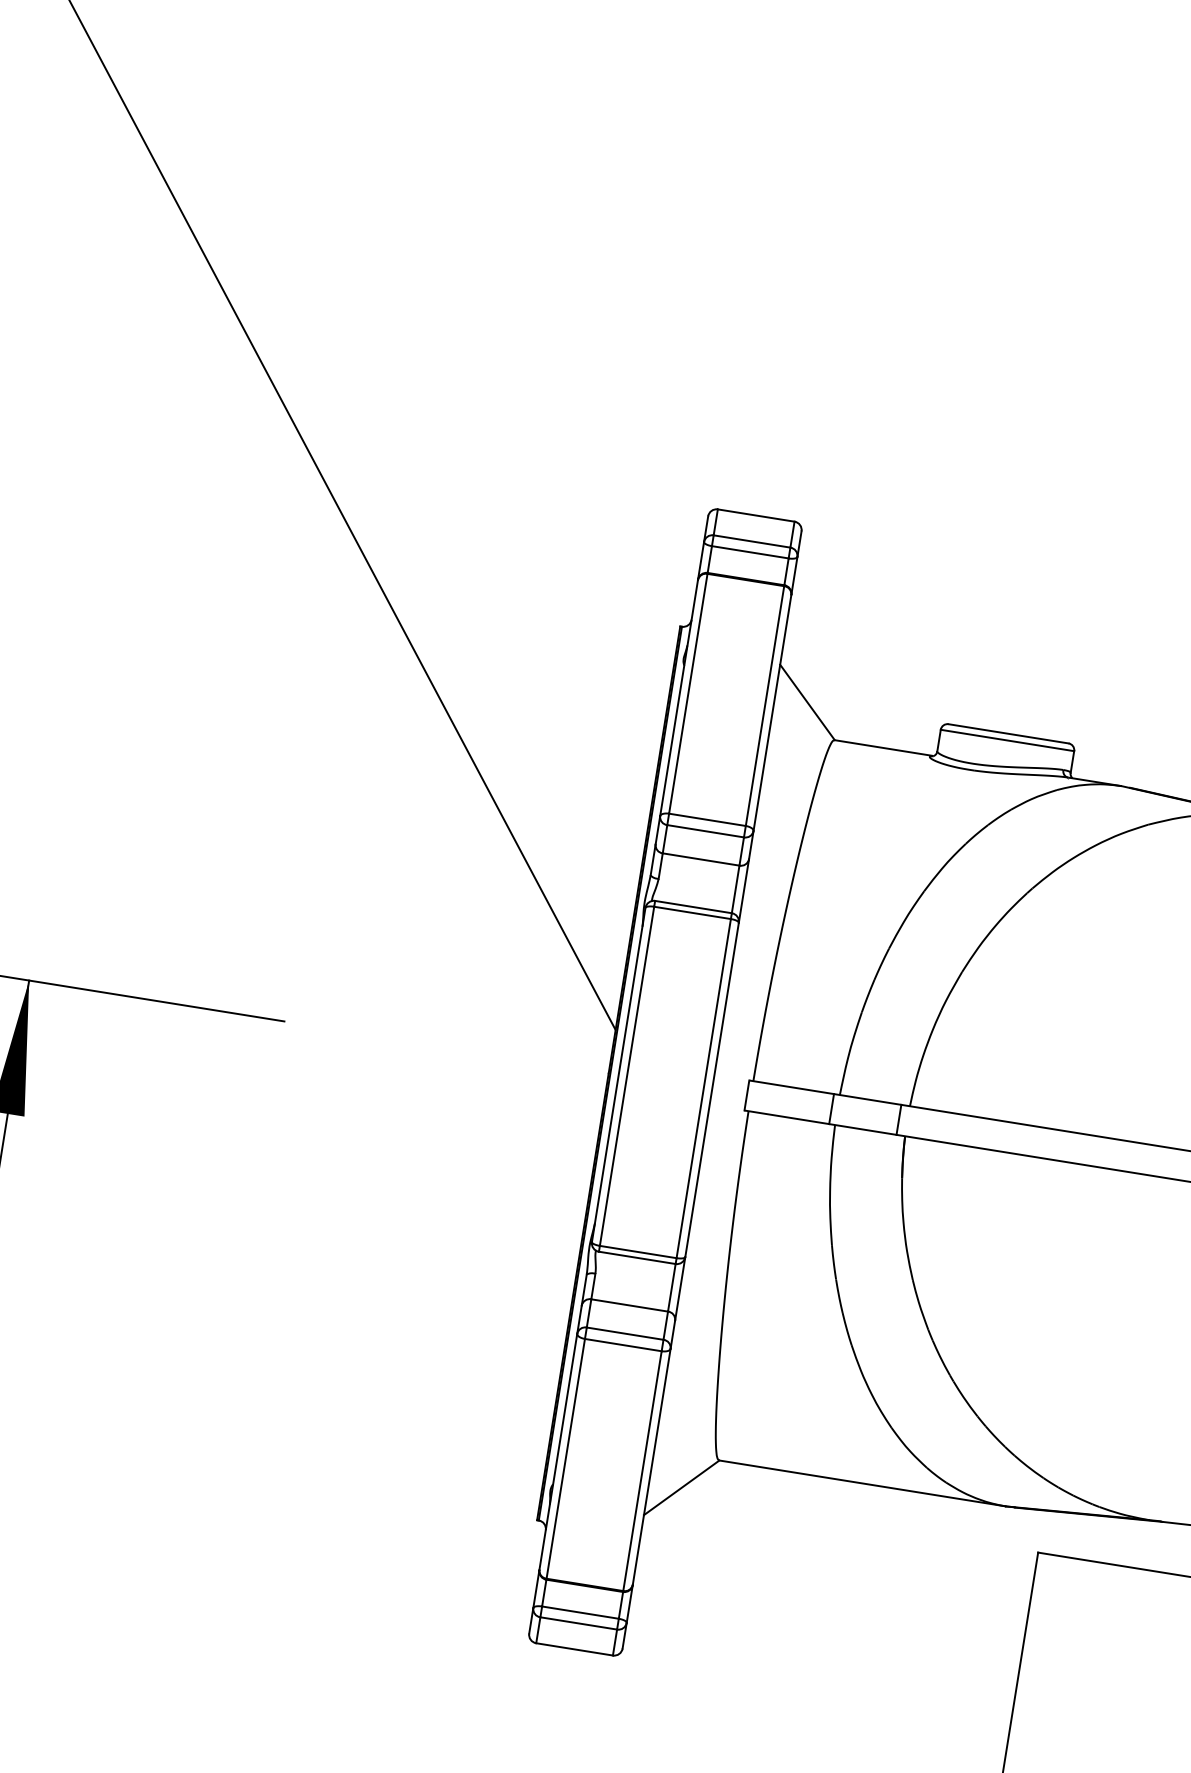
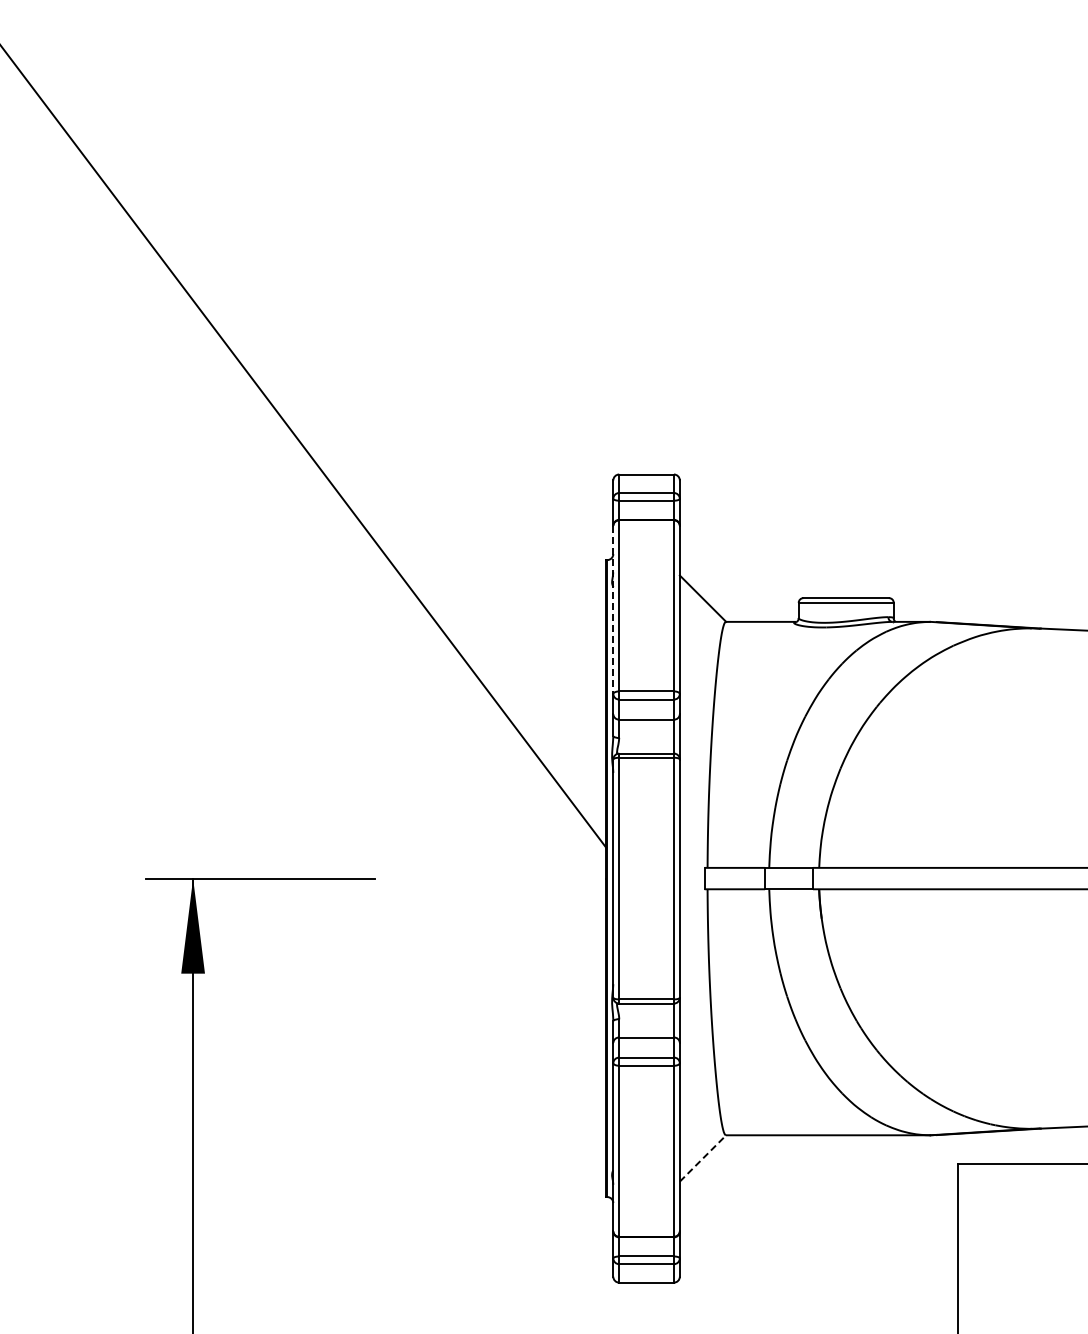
line: (679, 698) -> (613, 610), solid -> dashed
line: (682, 1487) -> (703, 1158), solid -> dashed

